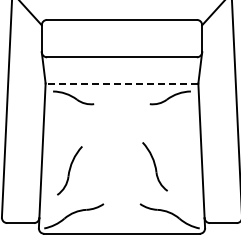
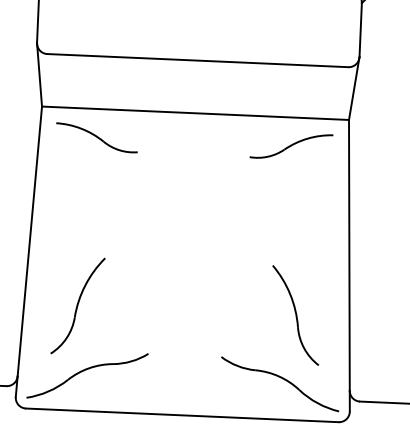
line: (121, 83) -> (194, 113), dashed -> solid
part: (154, 166) -> (294, 314), moved
part: (69, 170) -> (77, 305), moved

